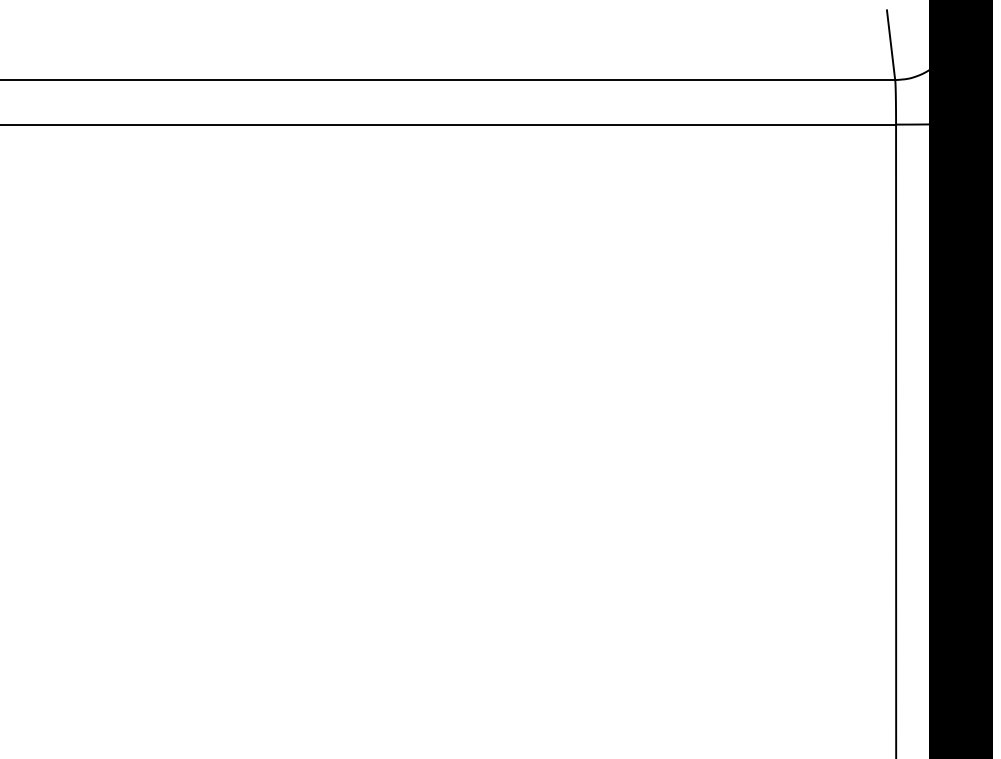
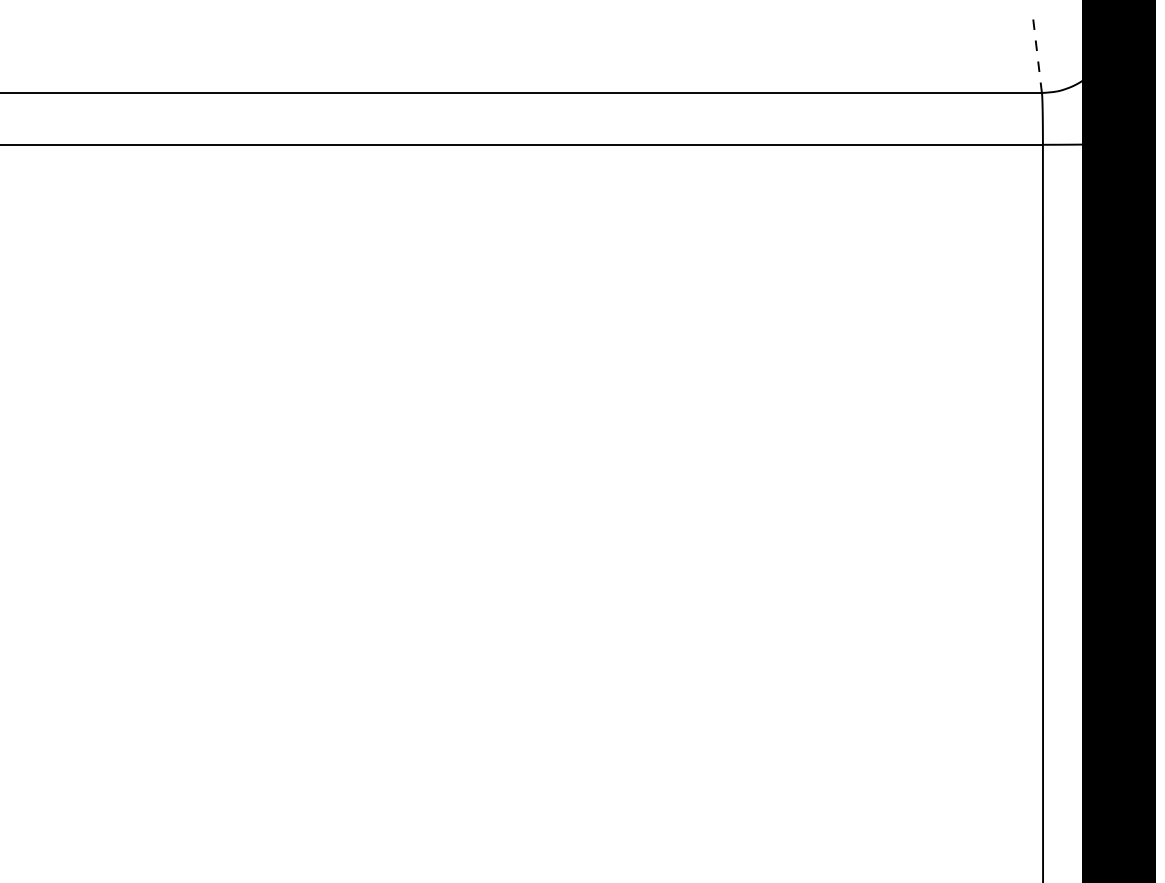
line: (891, 44) -> (1037, 51), solid -> dashed

